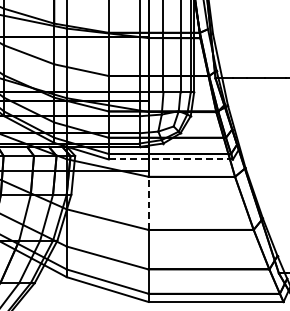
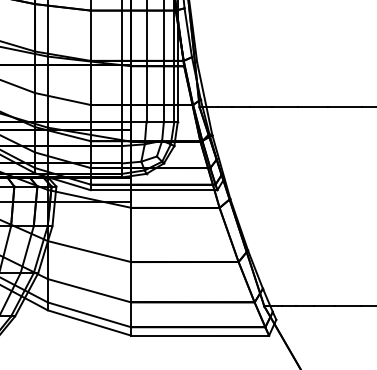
line: (171, 159) -> (154, 190), dashed -> solid
line: (148, 202) -> (131, 234), dashed -> solid

